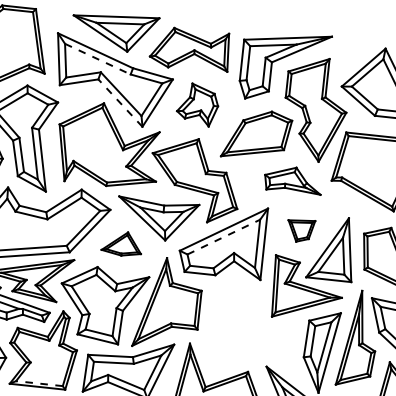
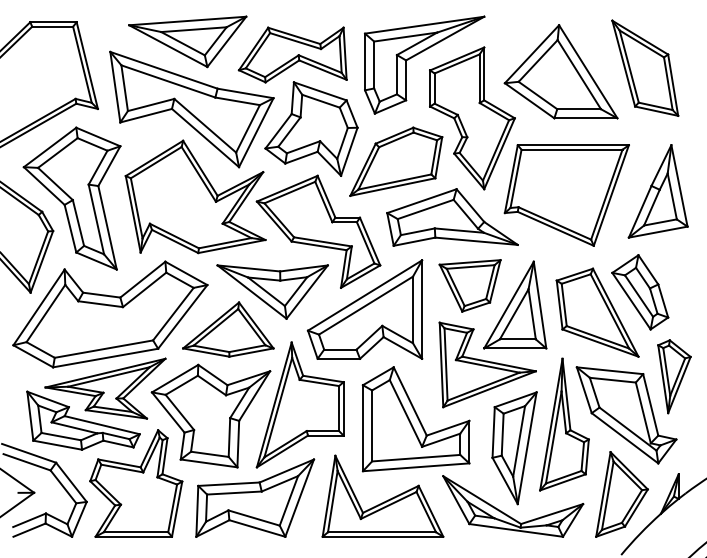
line: (97, 59) -> (168, 81), dashed -> solid
line: (120, 102) -> (205, 137), dashed -> solid
part: (198, 104) -> (311, 128), size x1.67
part: (293, 179) -> (452, 217), size x1.67
part: (300, 230) -> (469, 285), size x1.67
line: (224, 237) -> (366, 305), dashed -> solid
part: (122, 243) -> (228, 329), size x1.67
part: (250, 323) -> (415, 419), added
line: (39, 383) -> (135, 532), dashed -> solid

